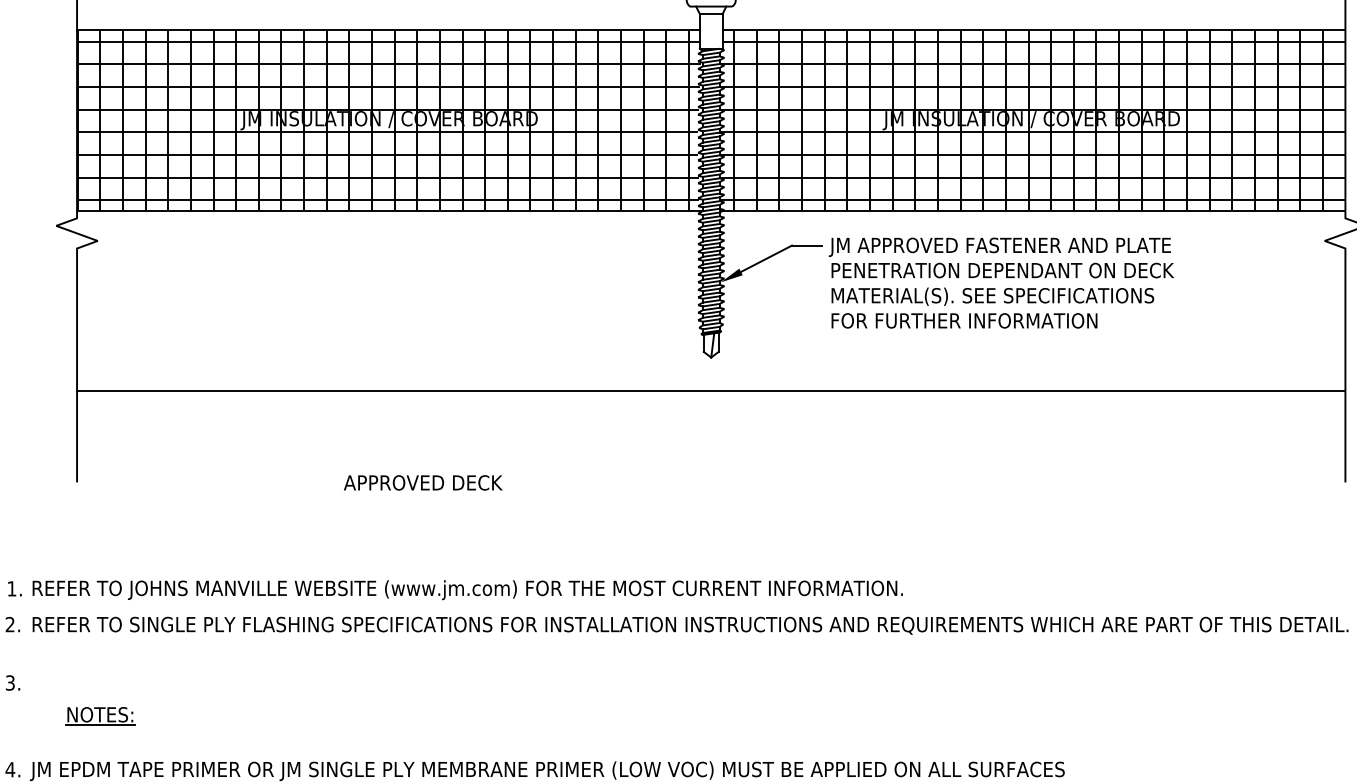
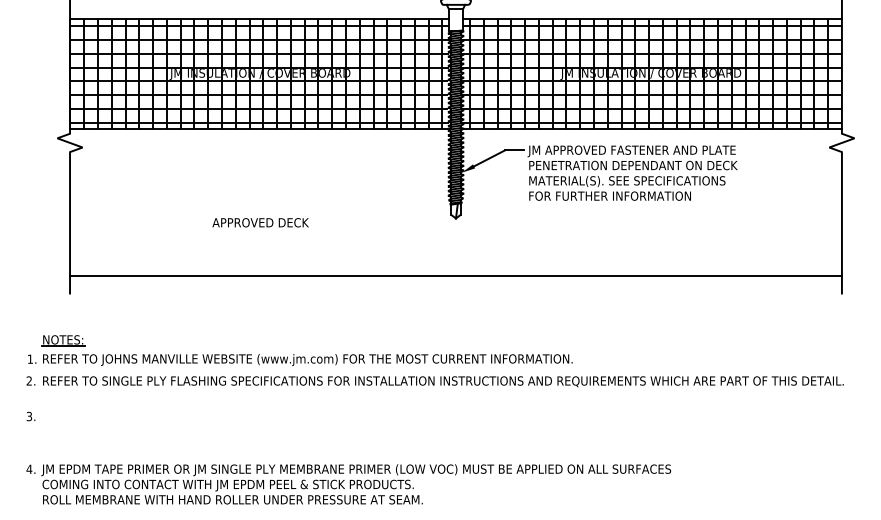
line: (710, 392) -> (455, 276), moved
text: (422, 482) -> (260, 222), moved
part: (100, 715) -> (63, 340), moved

